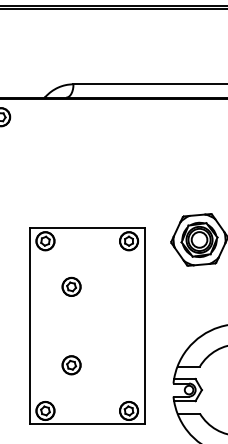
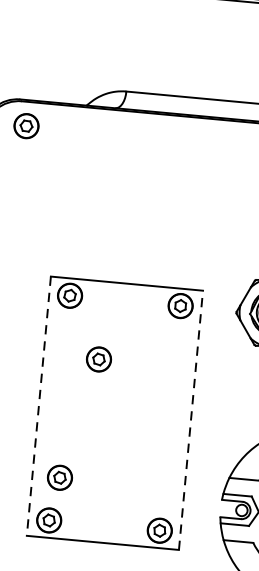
line: (29, 326) -> (38, 406), solid -> dashed
line: (144, 326) -> (190, 420), solid -> dashed
part: (71, 365) -> (59, 478), moved

